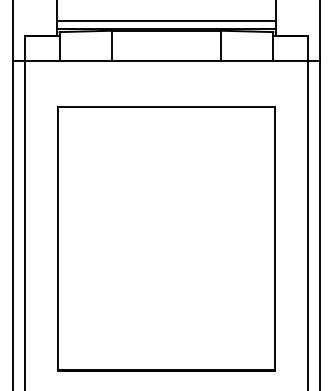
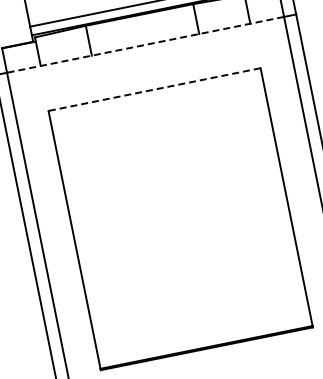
line: (166, 61) -> (145, 45), solid -> dashed
line: (166, 106) -> (154, 89), solid -> dashed

